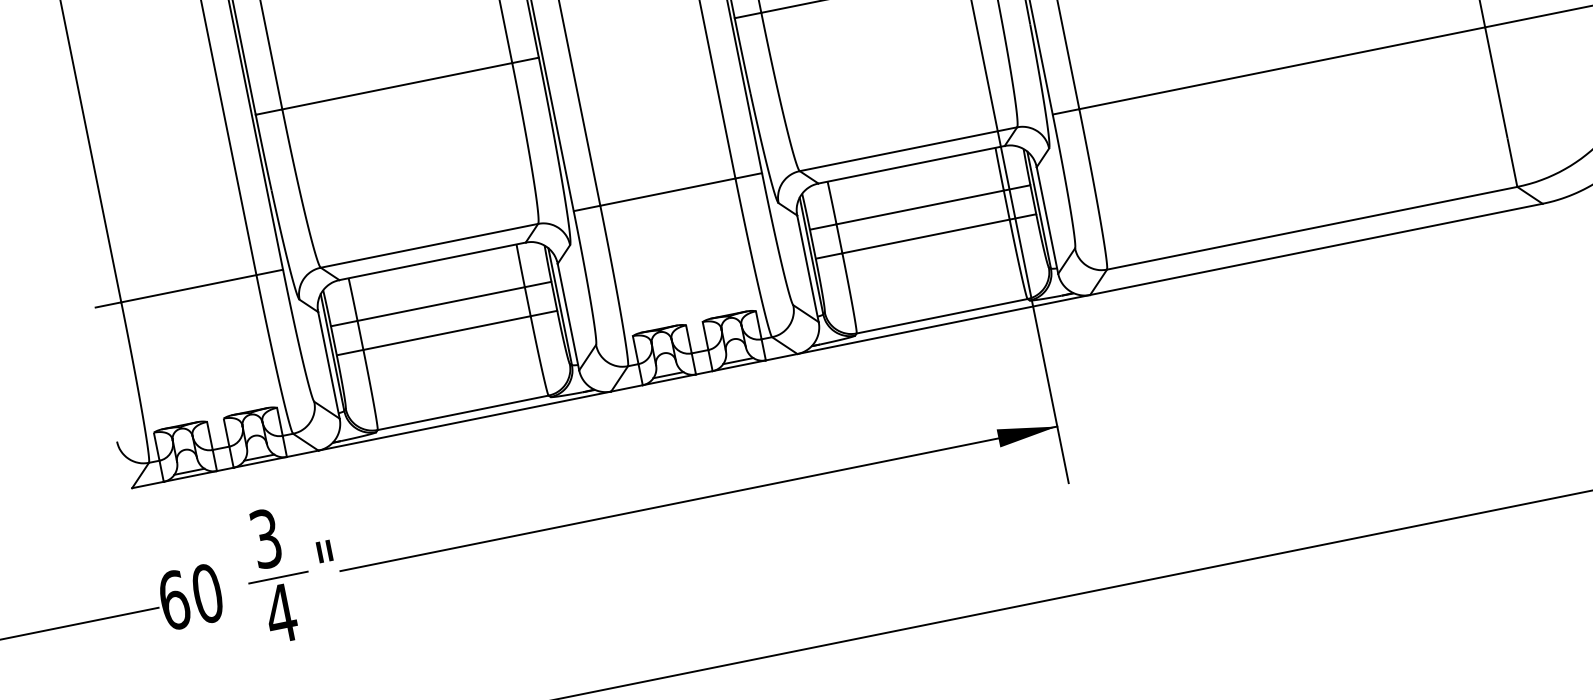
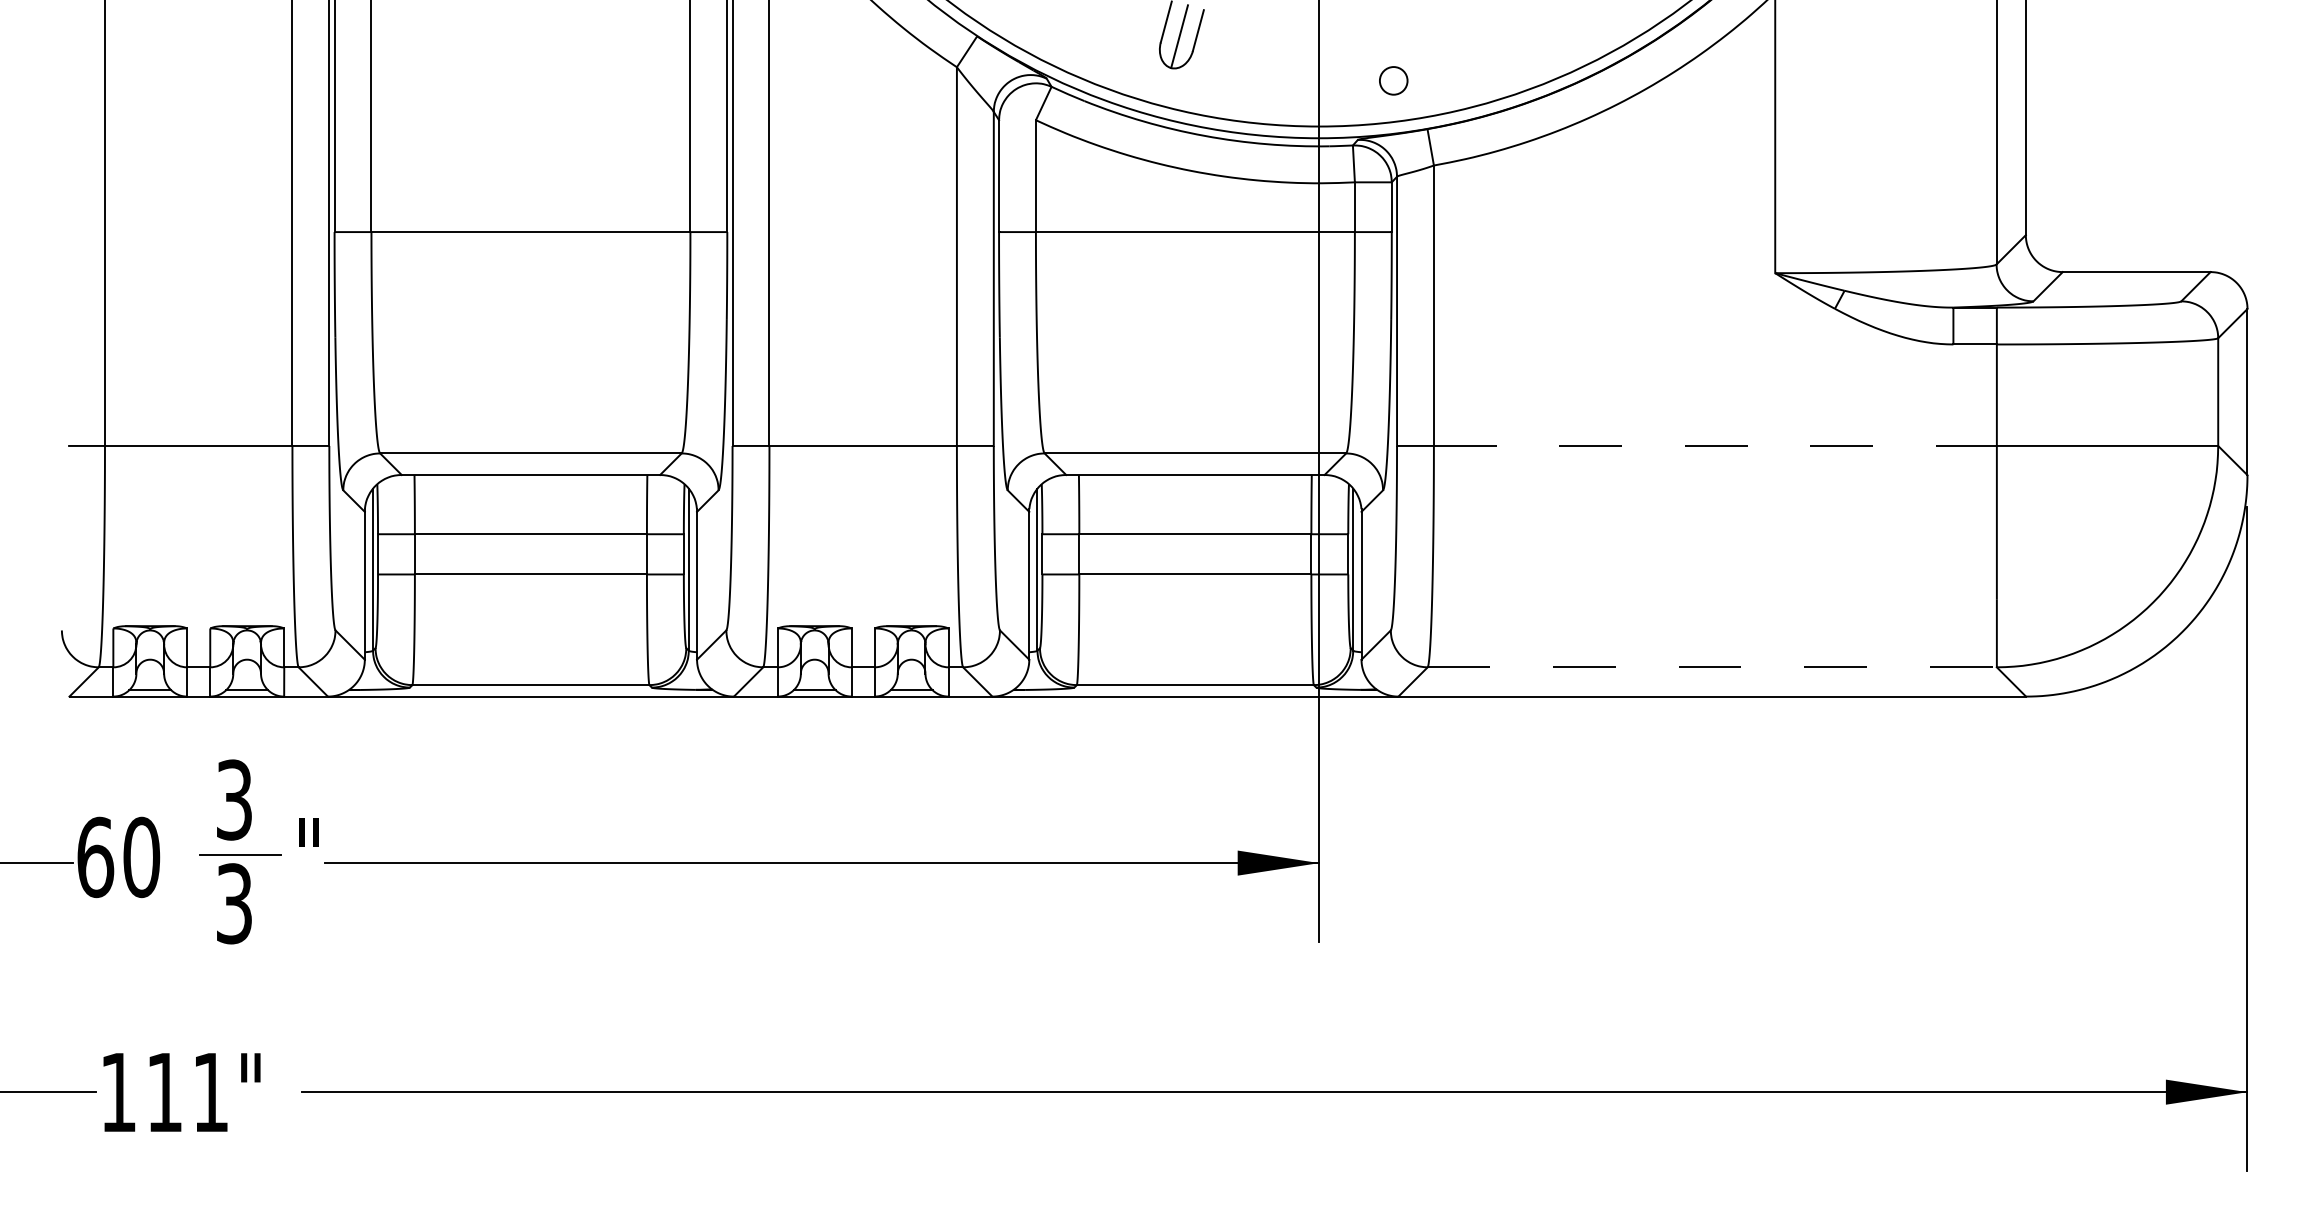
line: (1282, 67) -> (1715, 445), solid -> dashed
line: (1312, 228) -> (1712, 667), solid -> dashed
text: (281, 613) -> (234, 903), 4 -> 3

